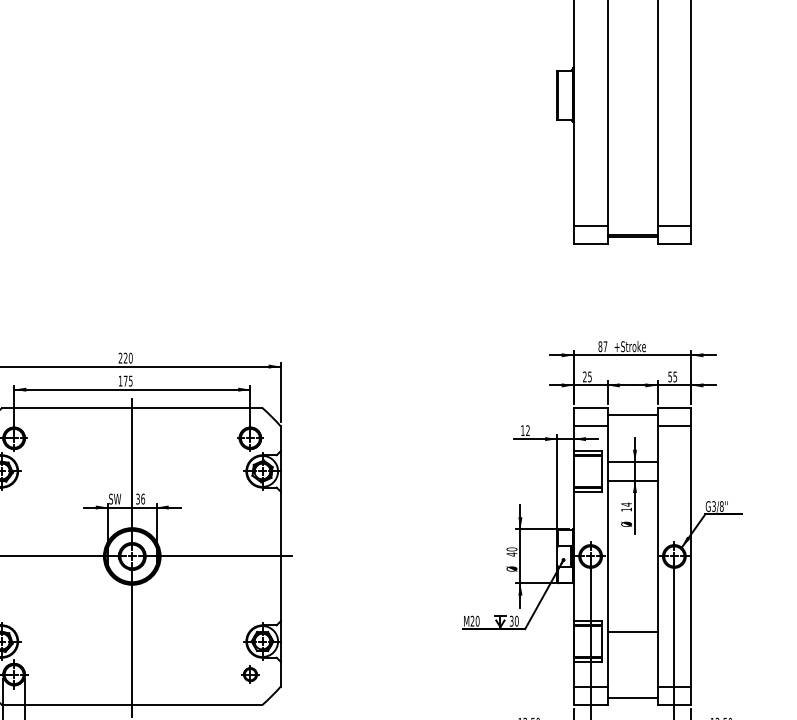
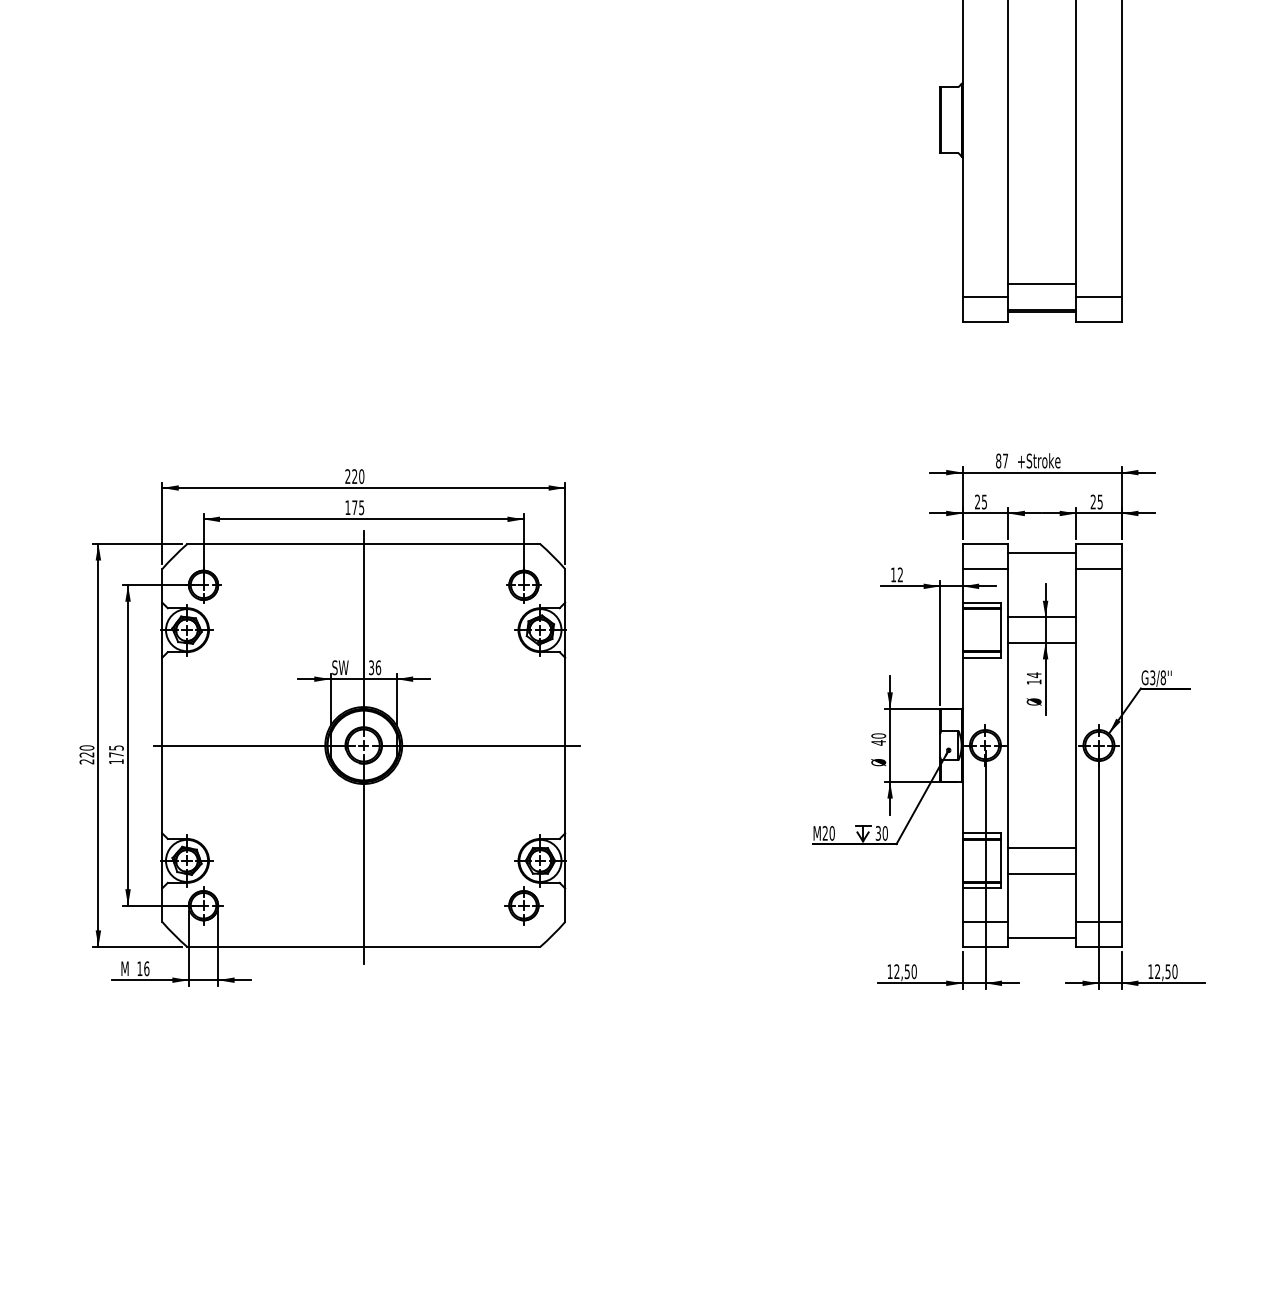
line: (632, 216) -> (1042, 284), added
text: (669, 376) -> (1092, 501), 55 -> 25
line: (632, 650) -> (1042, 873), added
part: (250, 674) -> (523, 905), size x1.67

